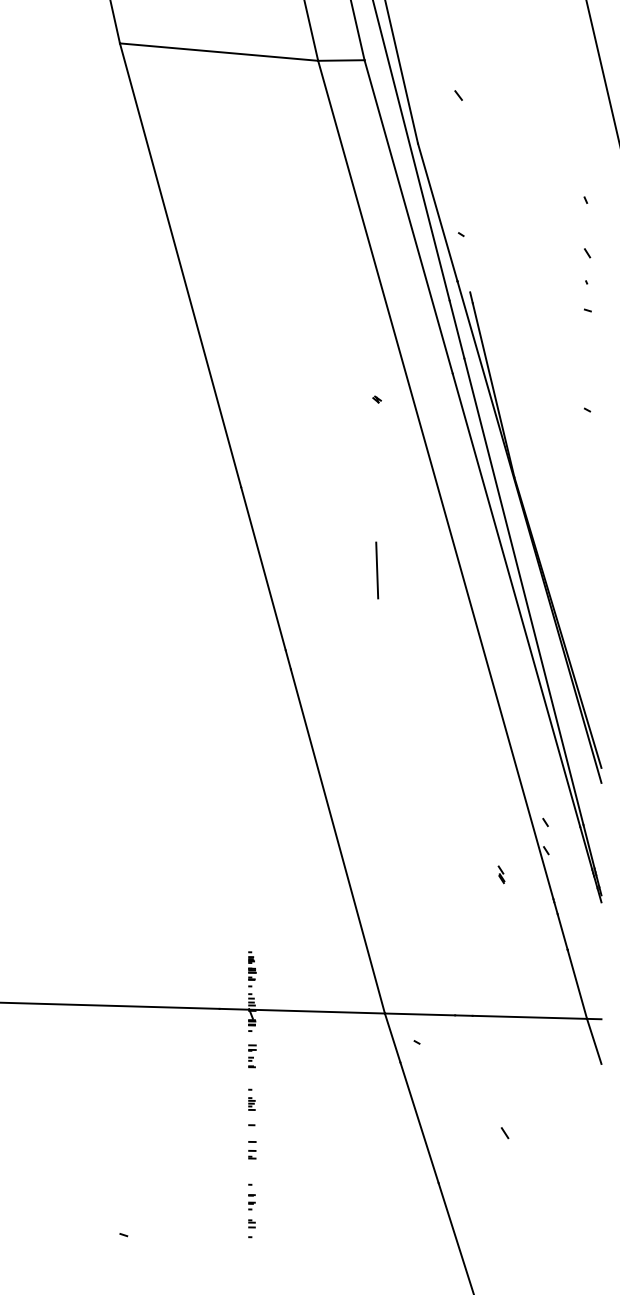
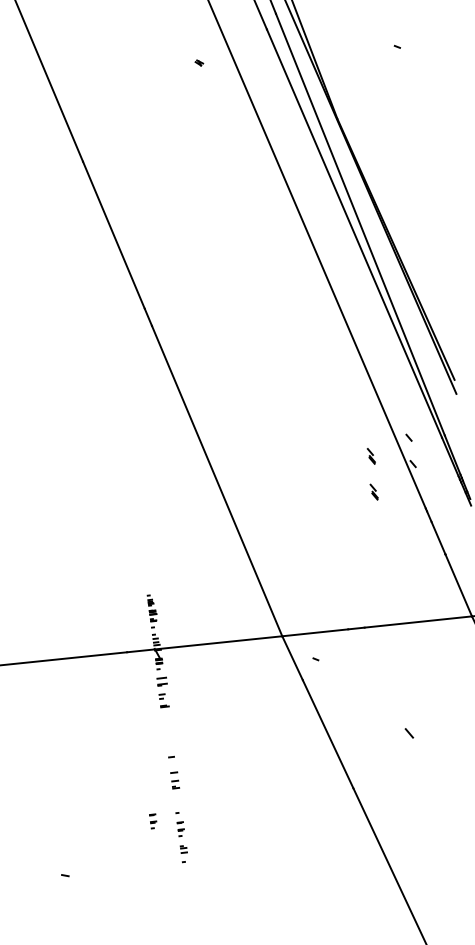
line: (377, 570) -> (220, 222), removed
part: (503, 836) -> (371, 456), added
part: (252, 1056) -> (163, 692), size x1.4
part: (251, 1099) -> (168, 733), removed
part: (223, 1190) -> (153, 821), added

